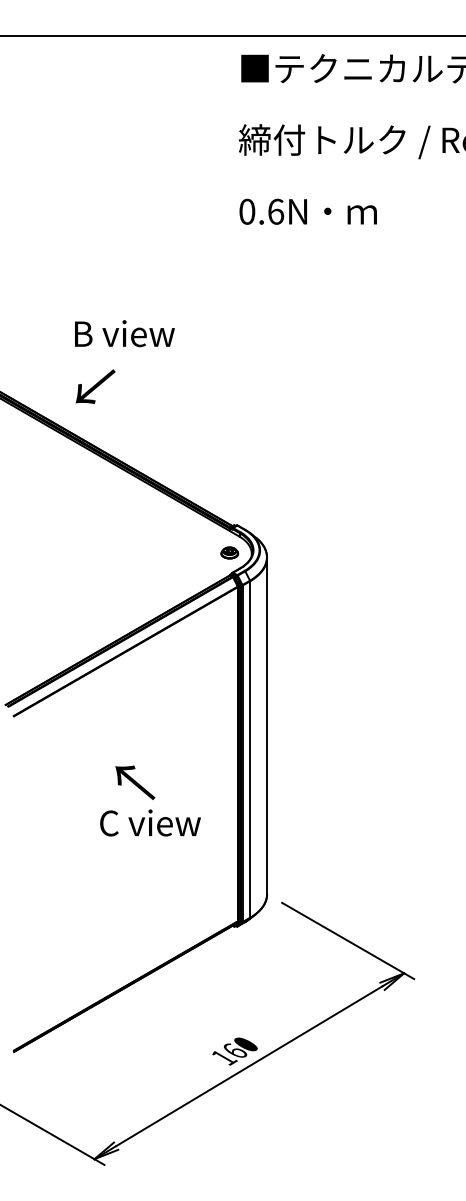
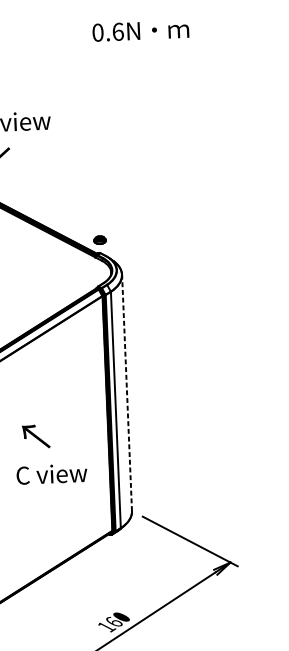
part: (229, 552) -> (99, 239), moved
line: (267, 725) -> (127, 392), solid -> dashed
text: (150, 822) -> (51, 473), moved

